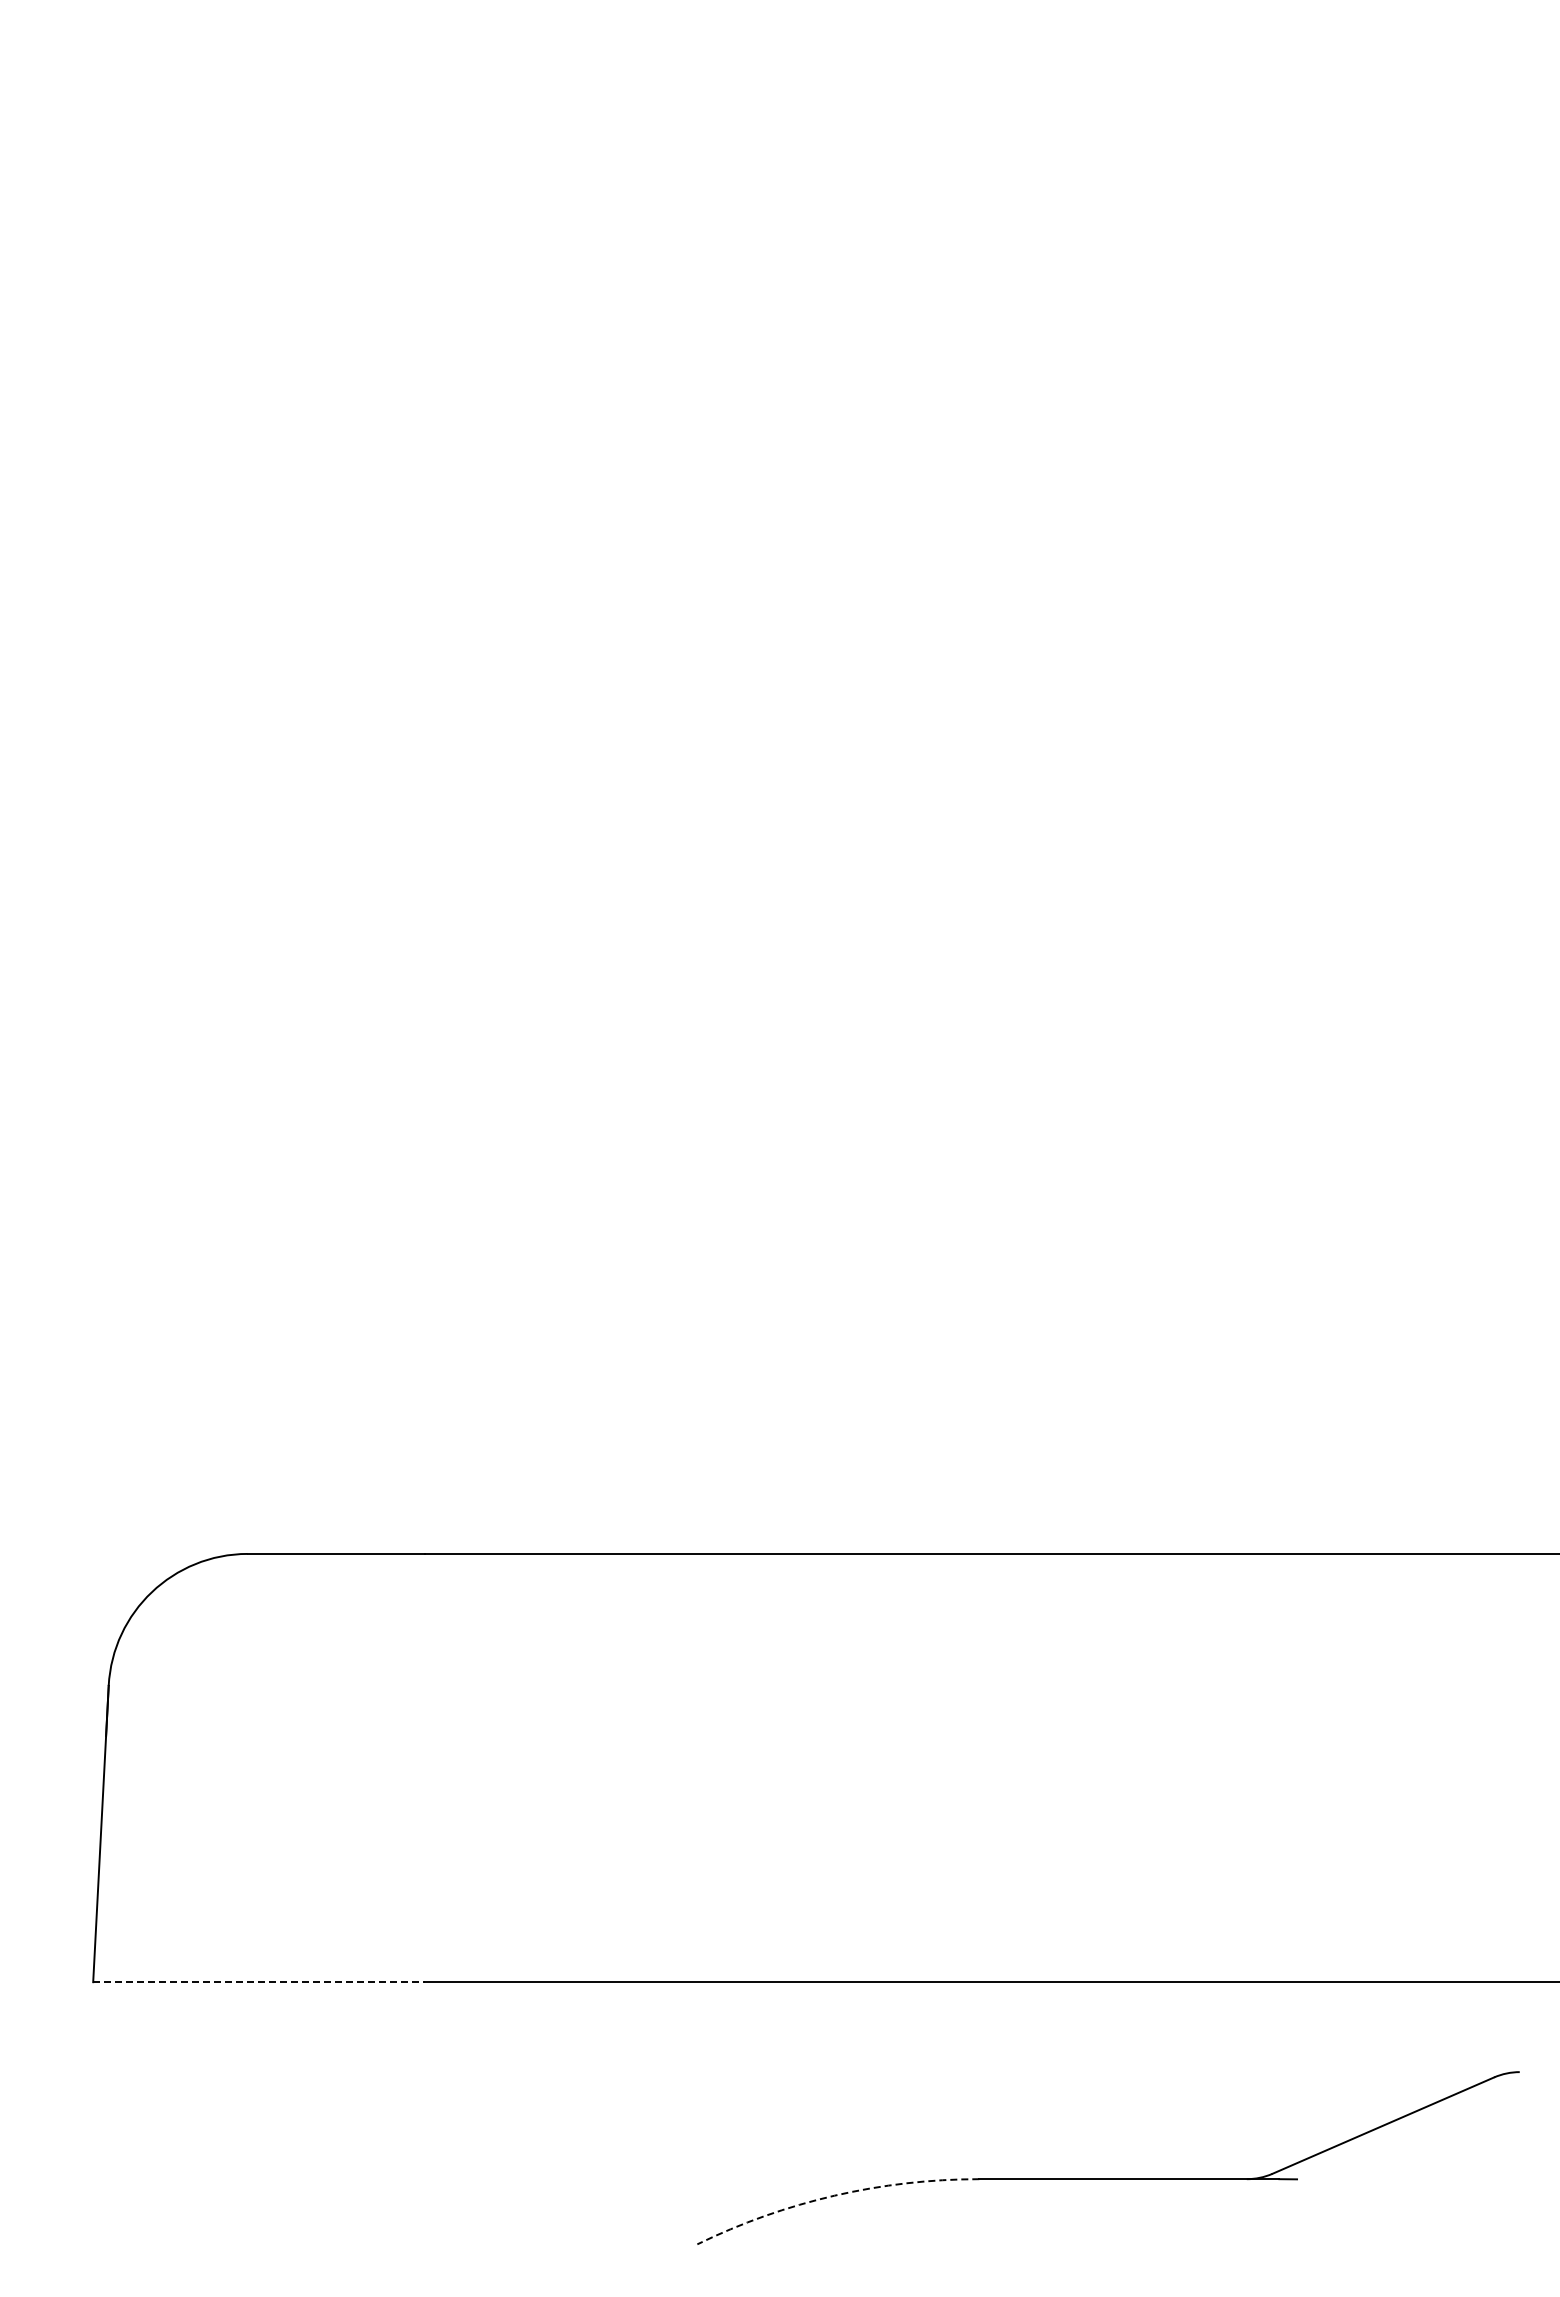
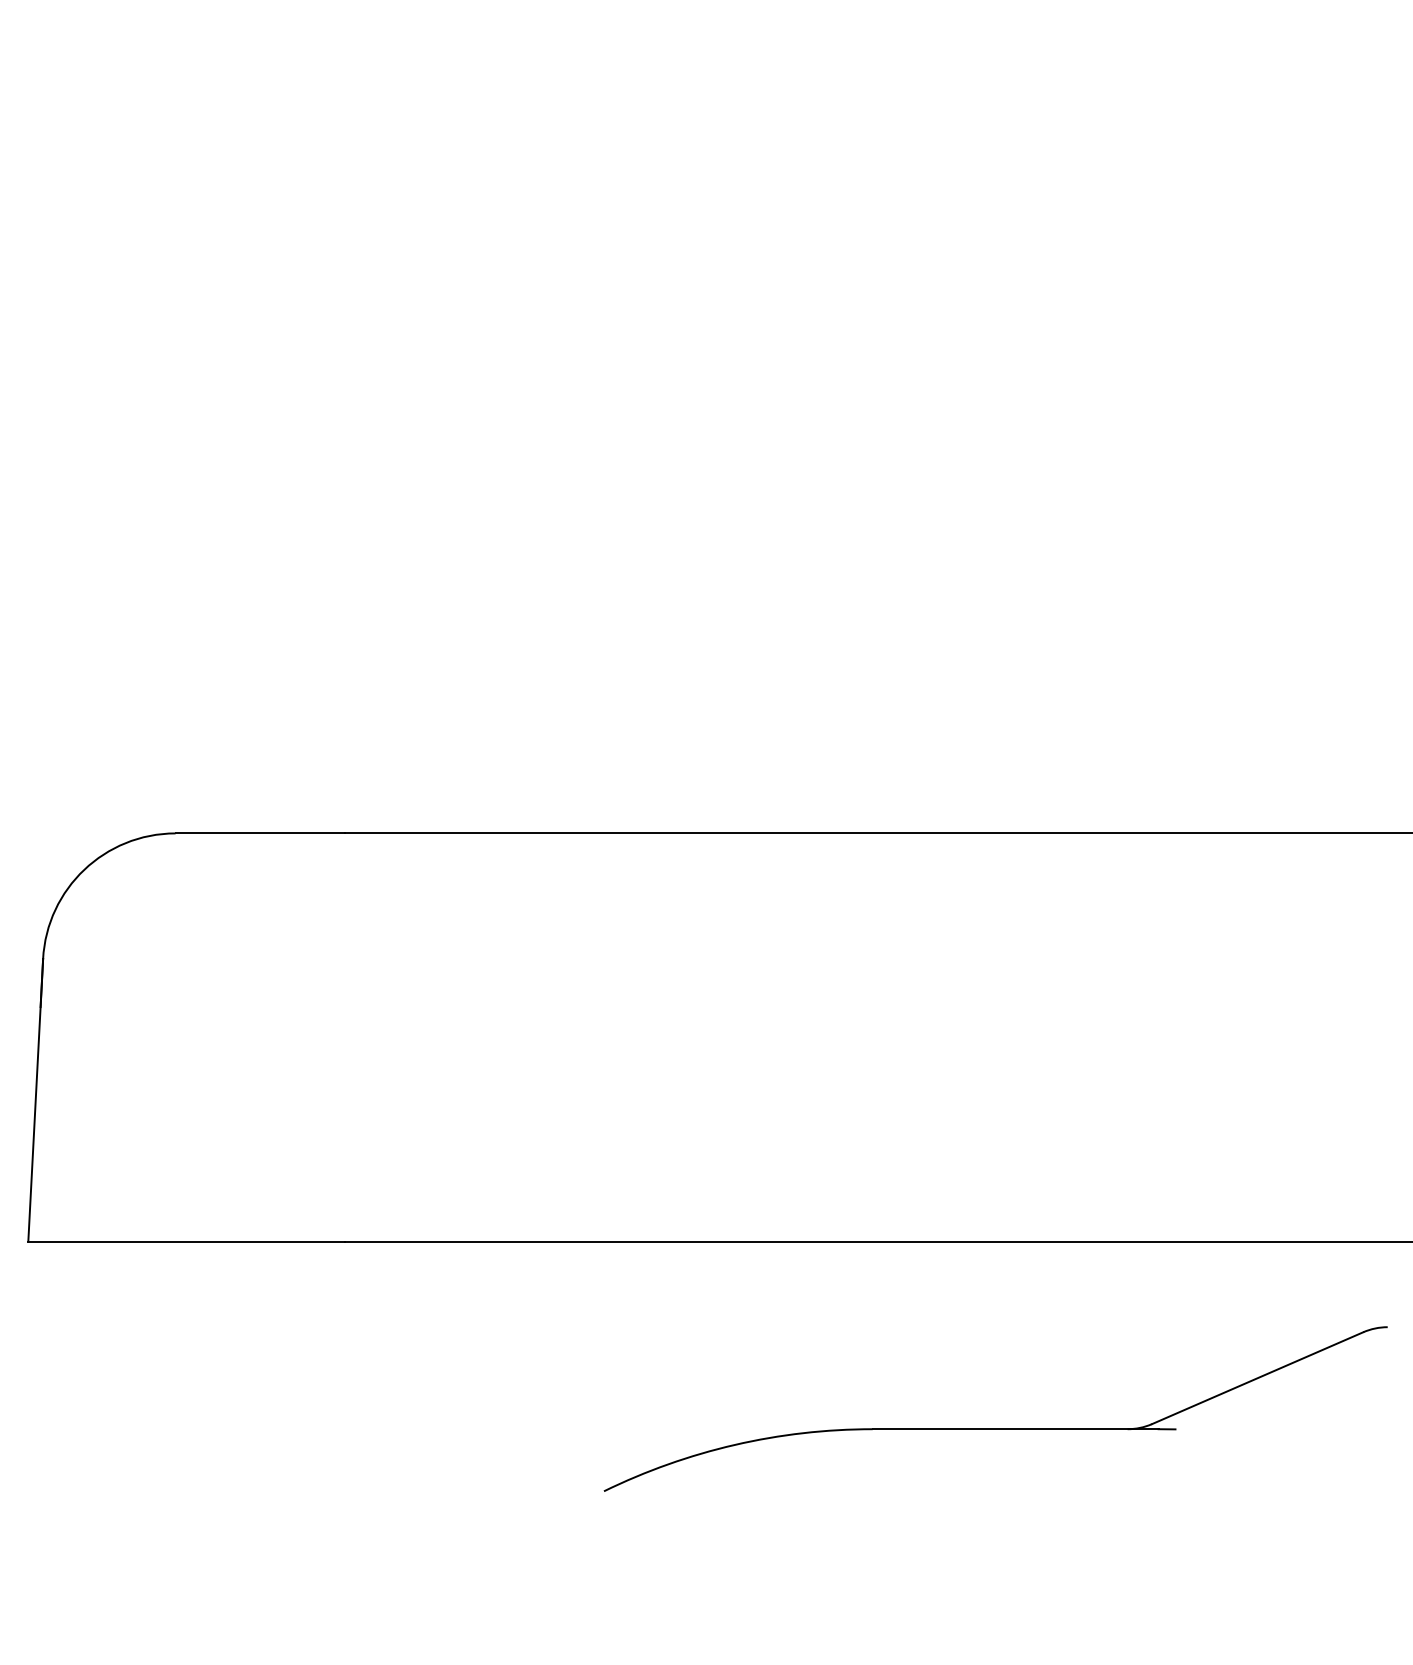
line: (259, 1982) -> (186, 1241), dashed -> solid
arc: (834, 2195) -> (734, 1444), dashed -> solid

